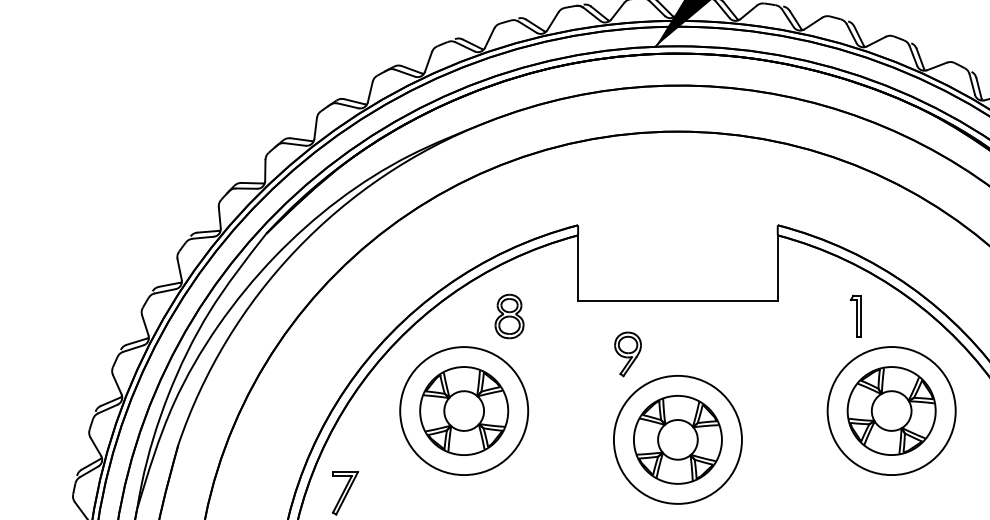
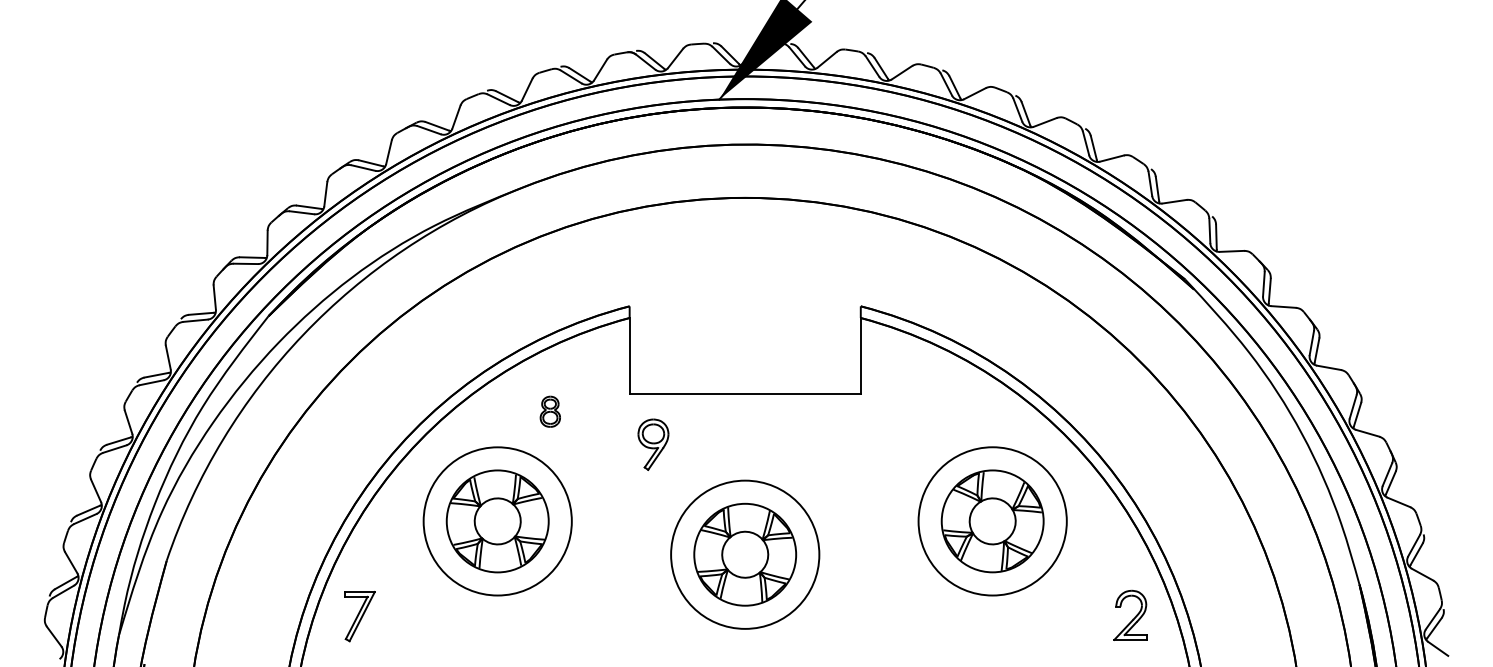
part: (509, 316) -> (550, 411), size x0.6
part: (855, 316) -> (950, 411), removed
part: (628, 354) -> (653, 444), moved

